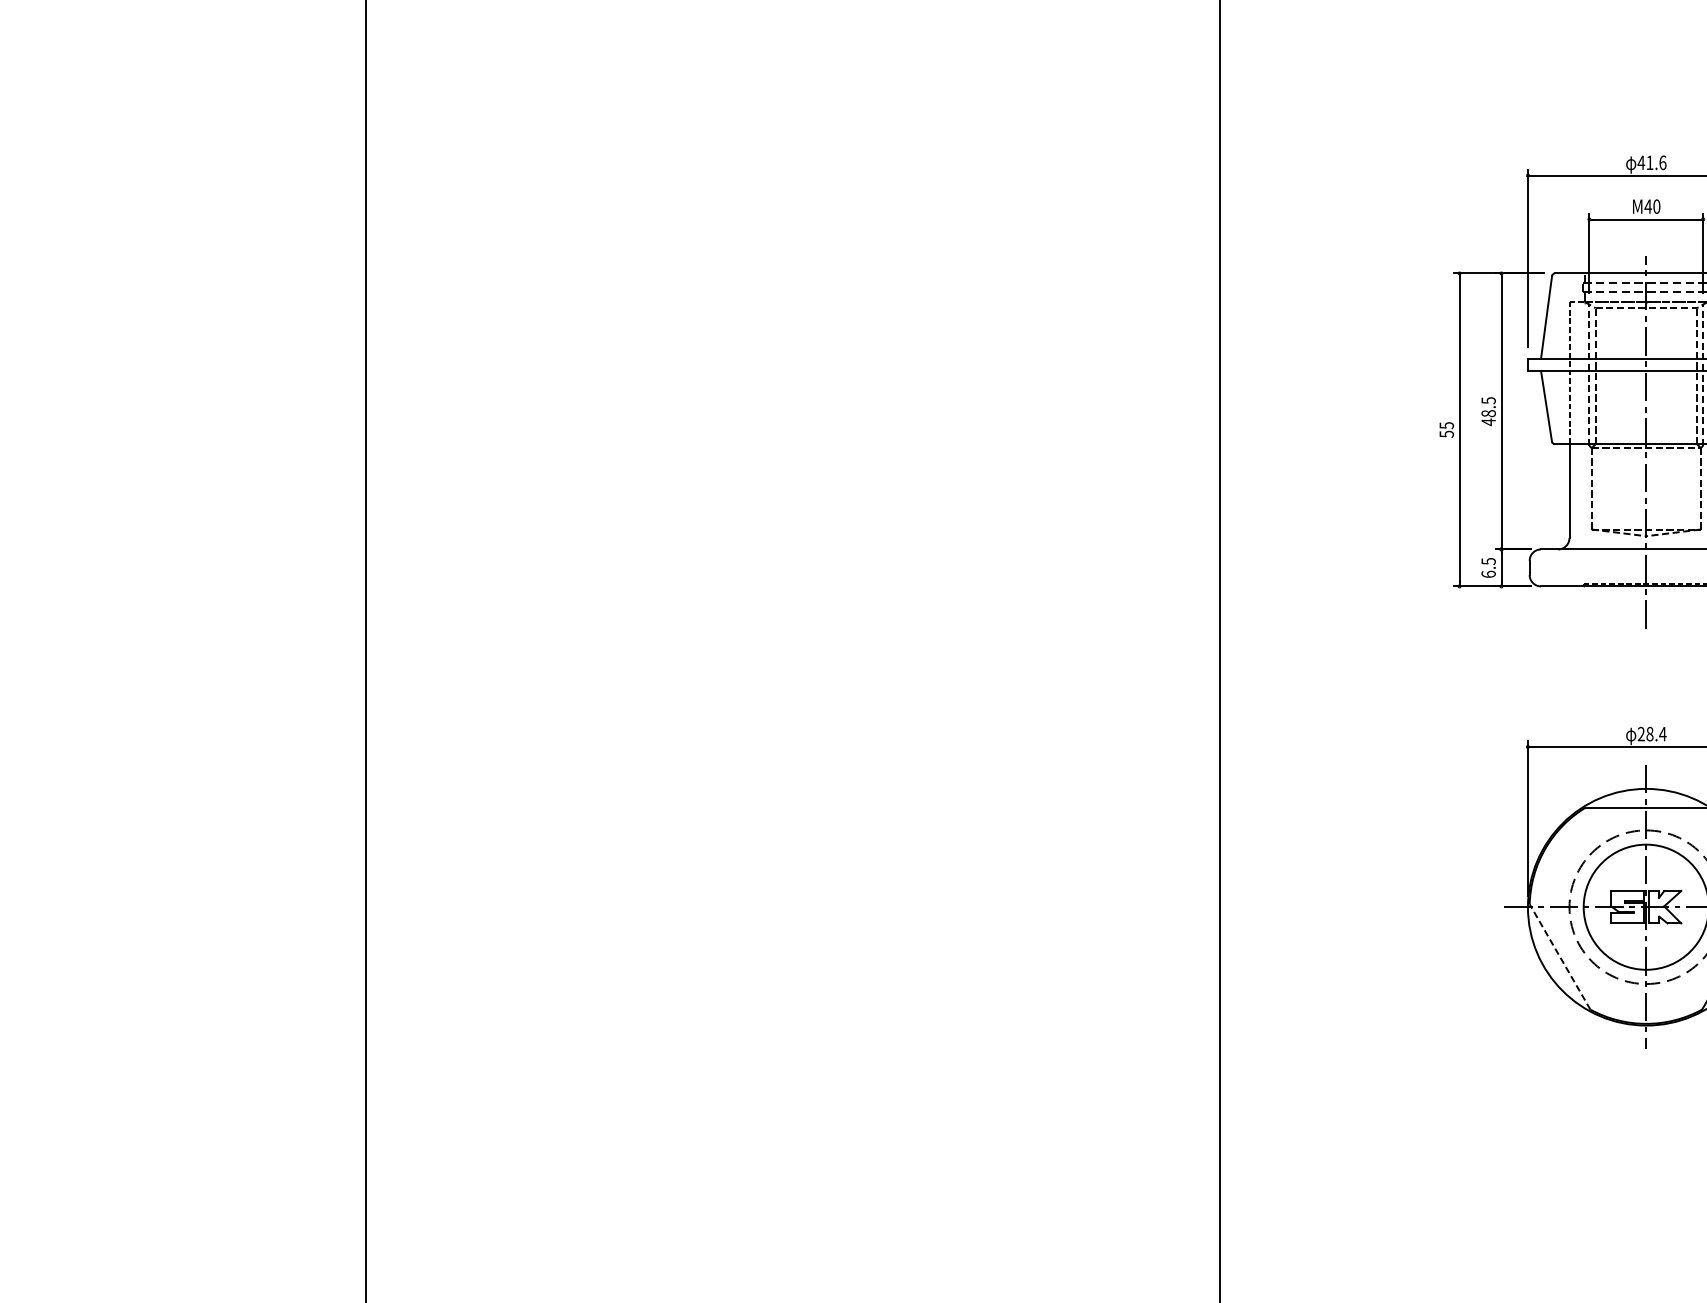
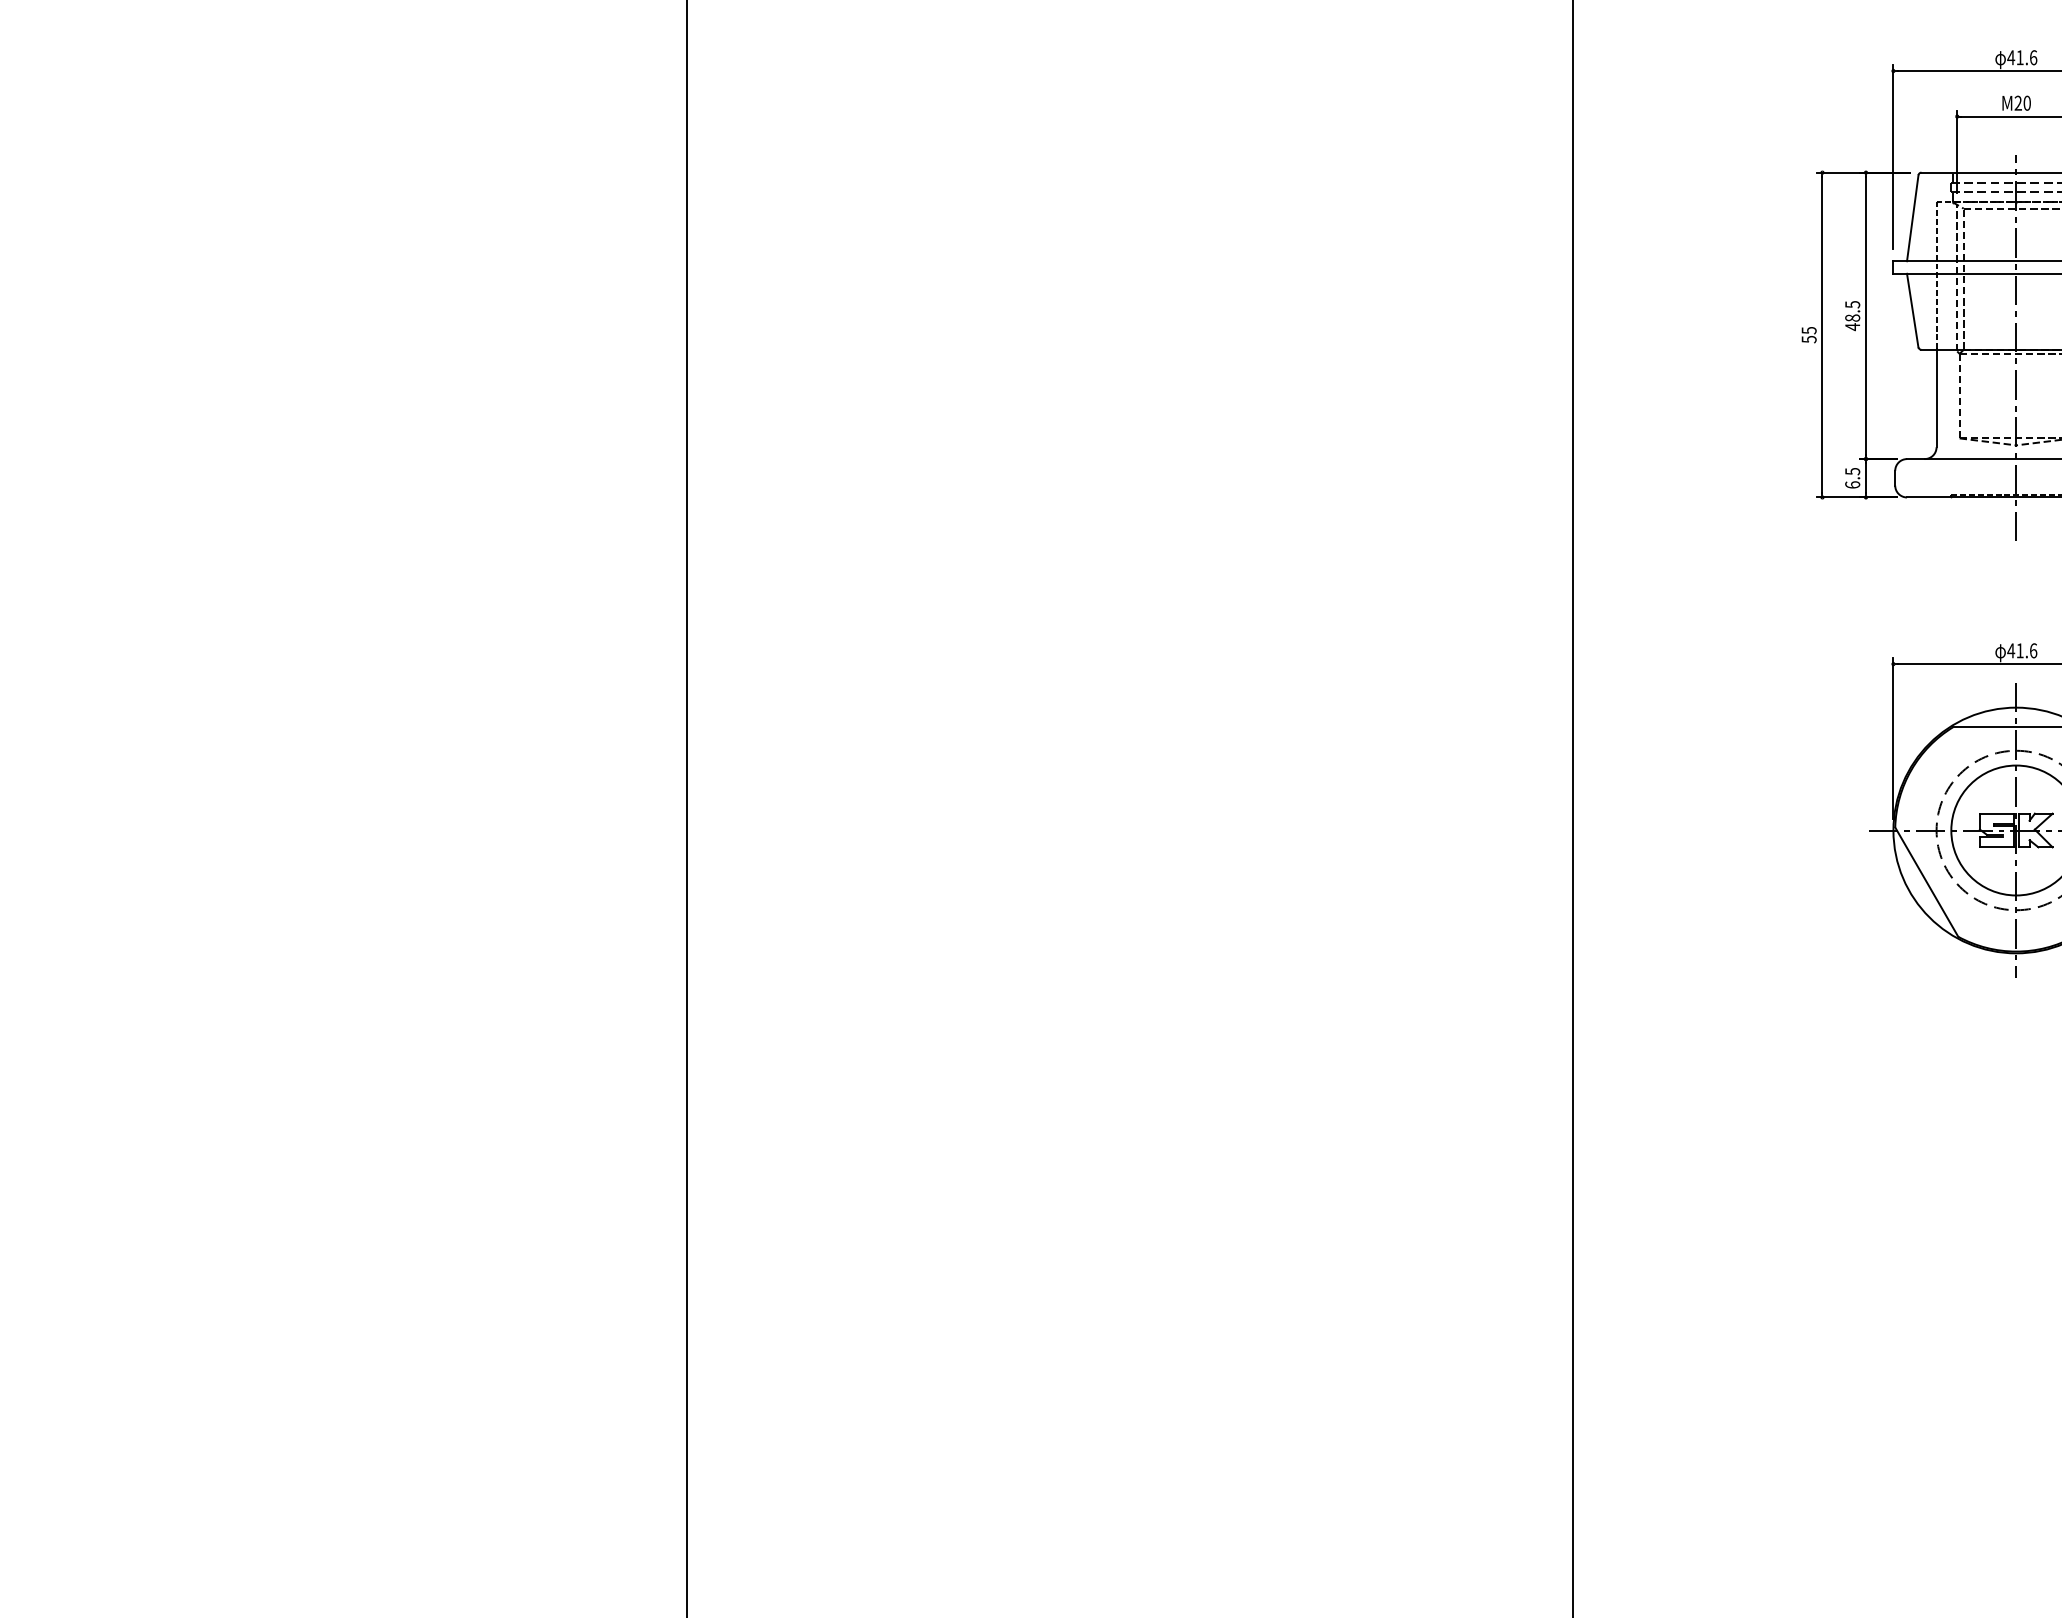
text: (1648, 205) -> (2018, 102), M40 -> M20
text: (1652, 733) -> (2022, 650), 28.4 -> 41.6
line: (1559, 956) -> (1926, 881), dashed -> solid

